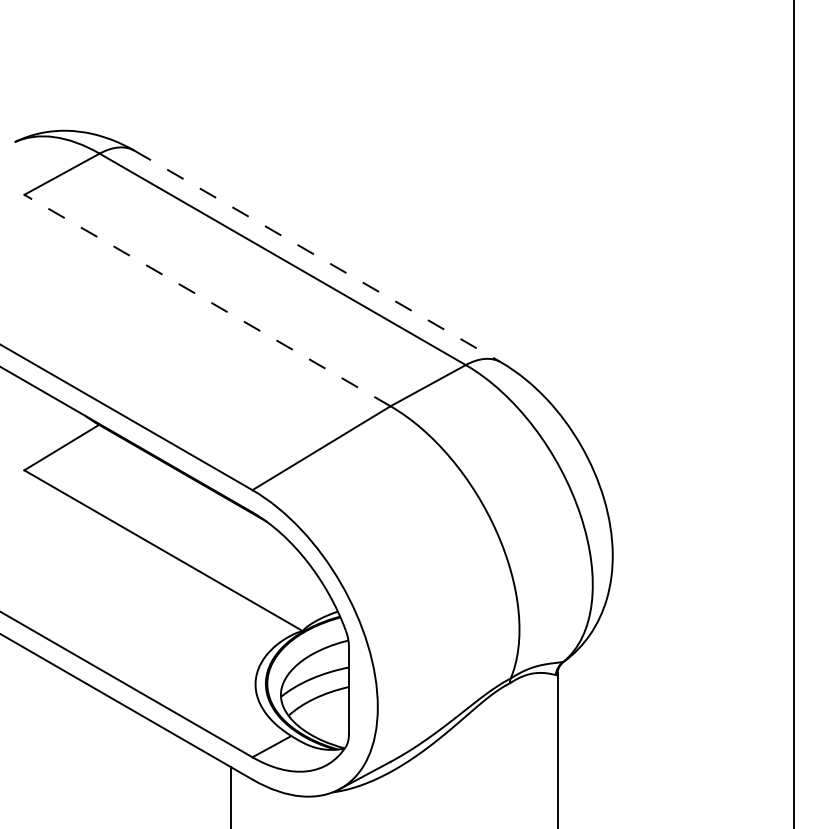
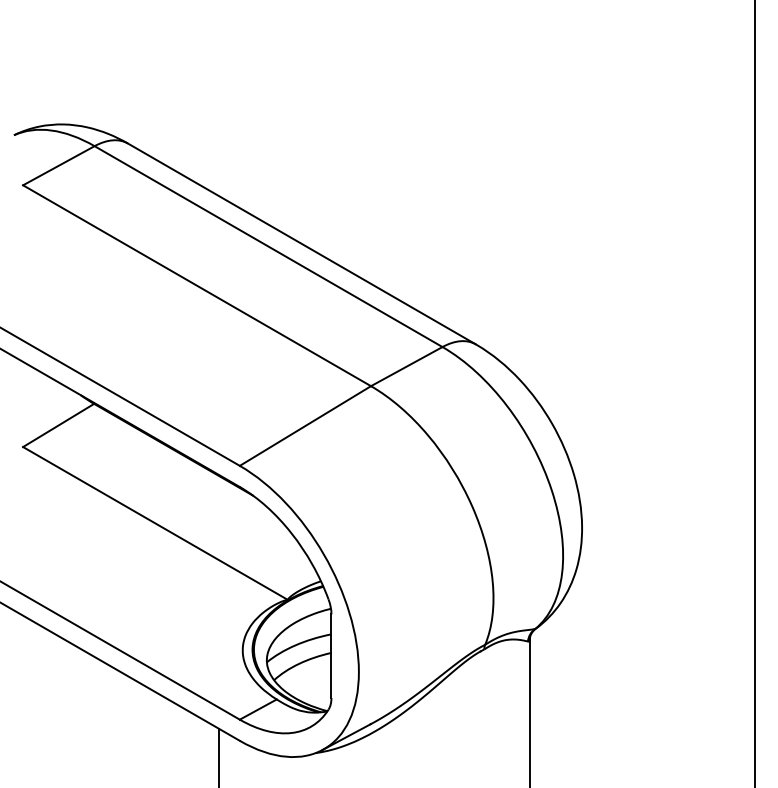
line: (317, 256) -> (301, 243), dashed -> solid
line: (207, 300) -> (197, 285), dashed -> solid

